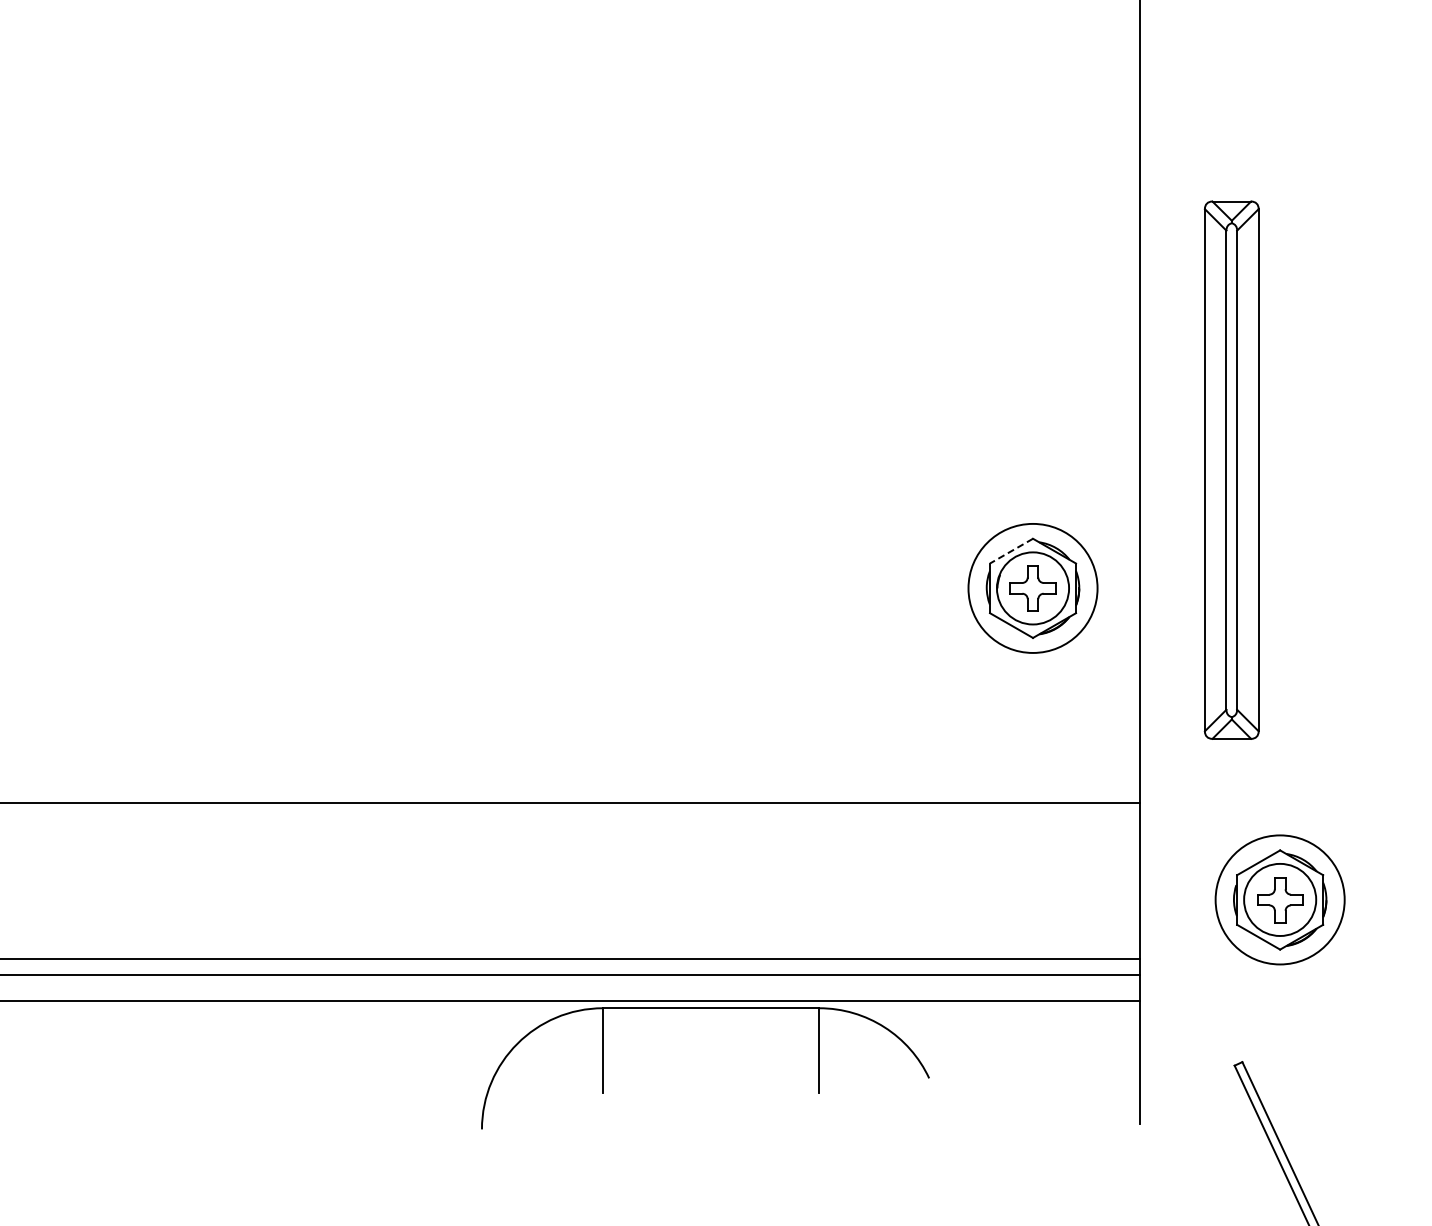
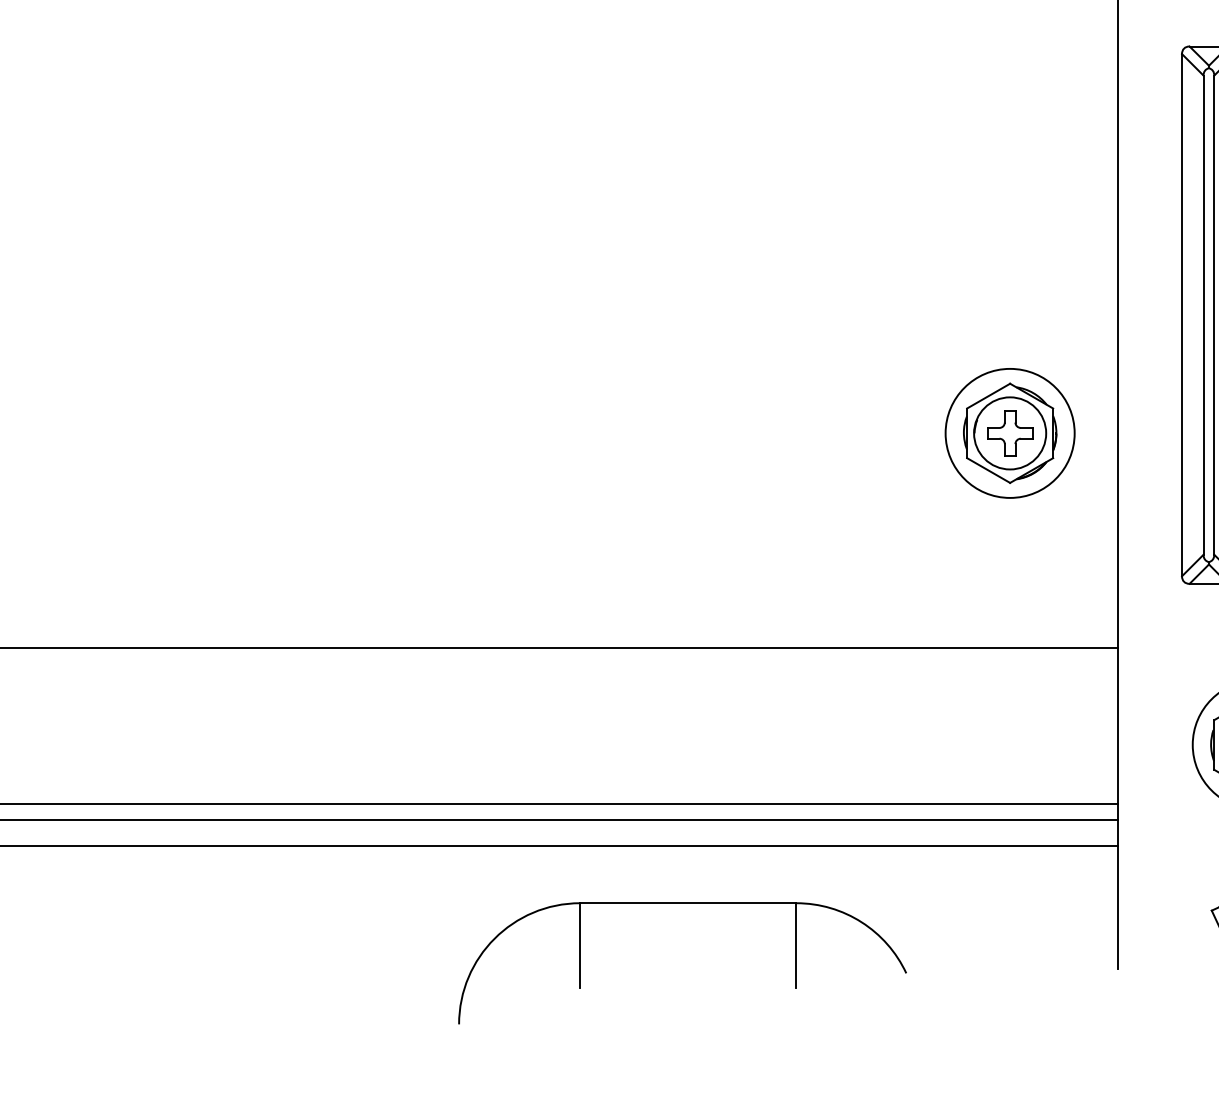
line: (1011, 551) -> (988, 396), dashed -> solid
part: (705, 1008) -> (682, 903), moved

